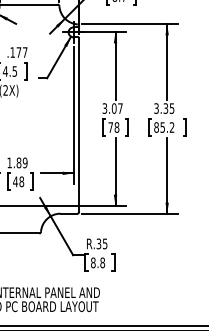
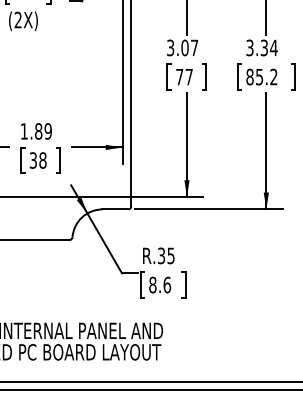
text: (171, 108) -> (272, 47), 3.35 -> 3.34
text: (116, 127) -> (188, 77), 78 -> 77
text: (15, 181) -> (33, 159), 48 -> 38
text: (102, 262) -> (166, 284), 8.8 -> 8.6

